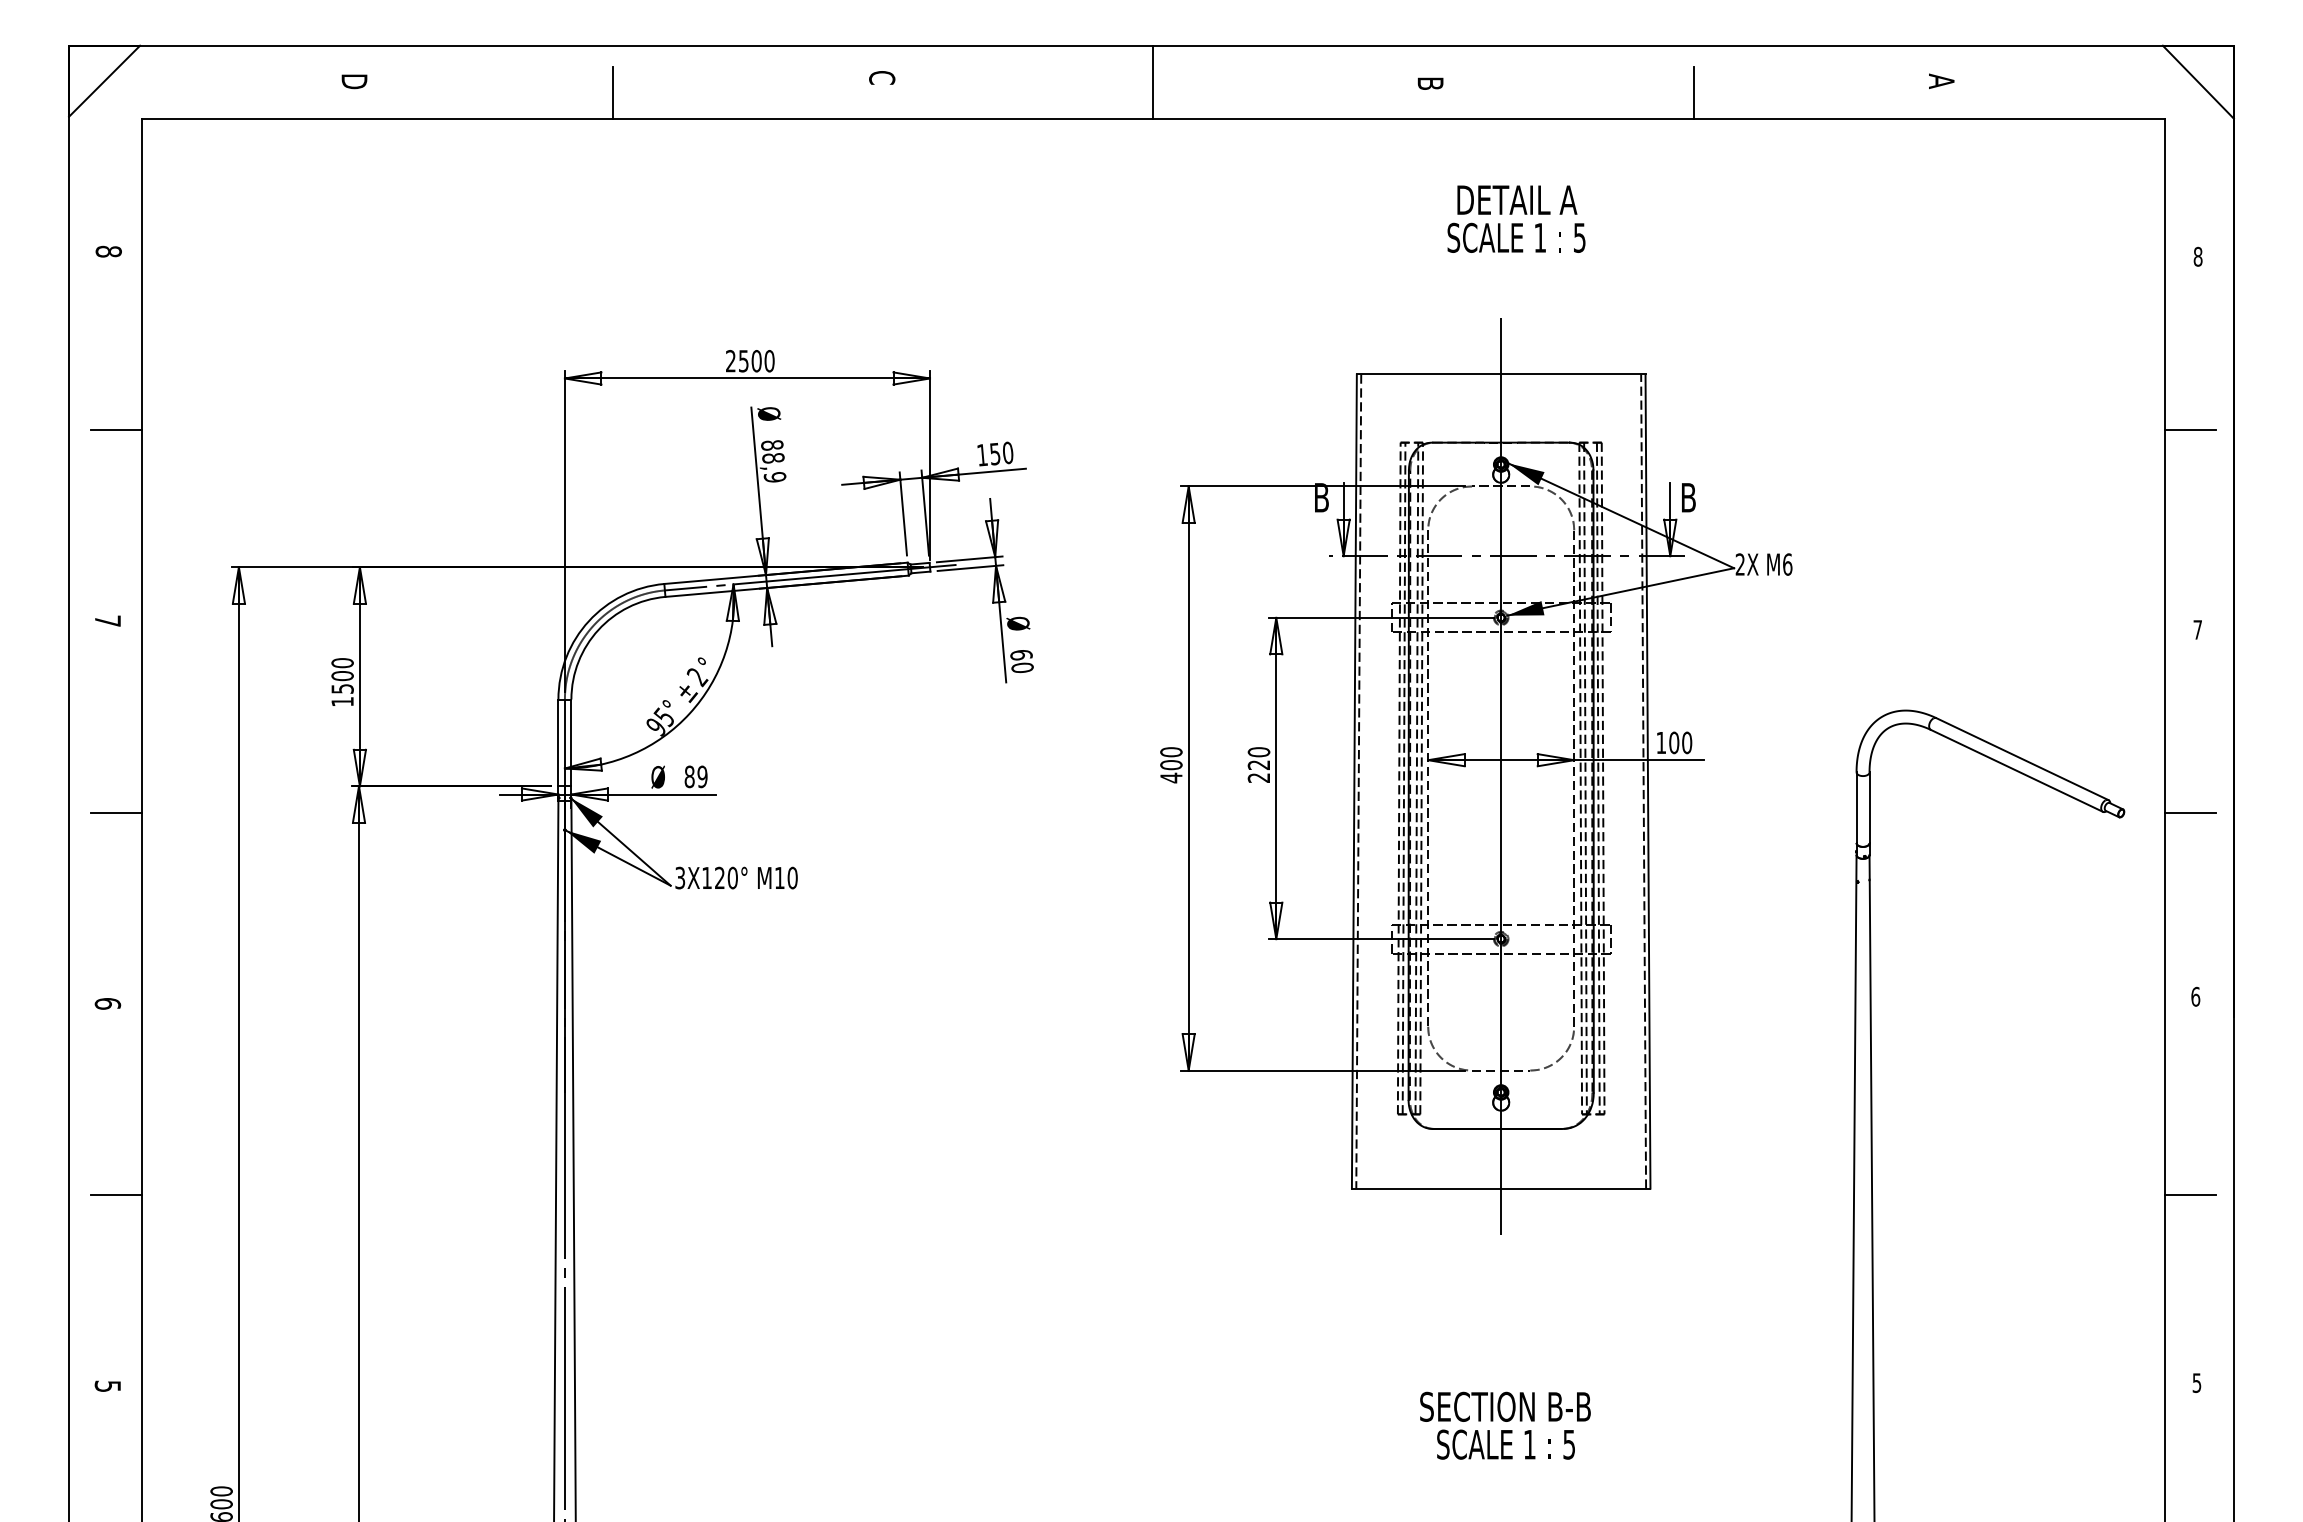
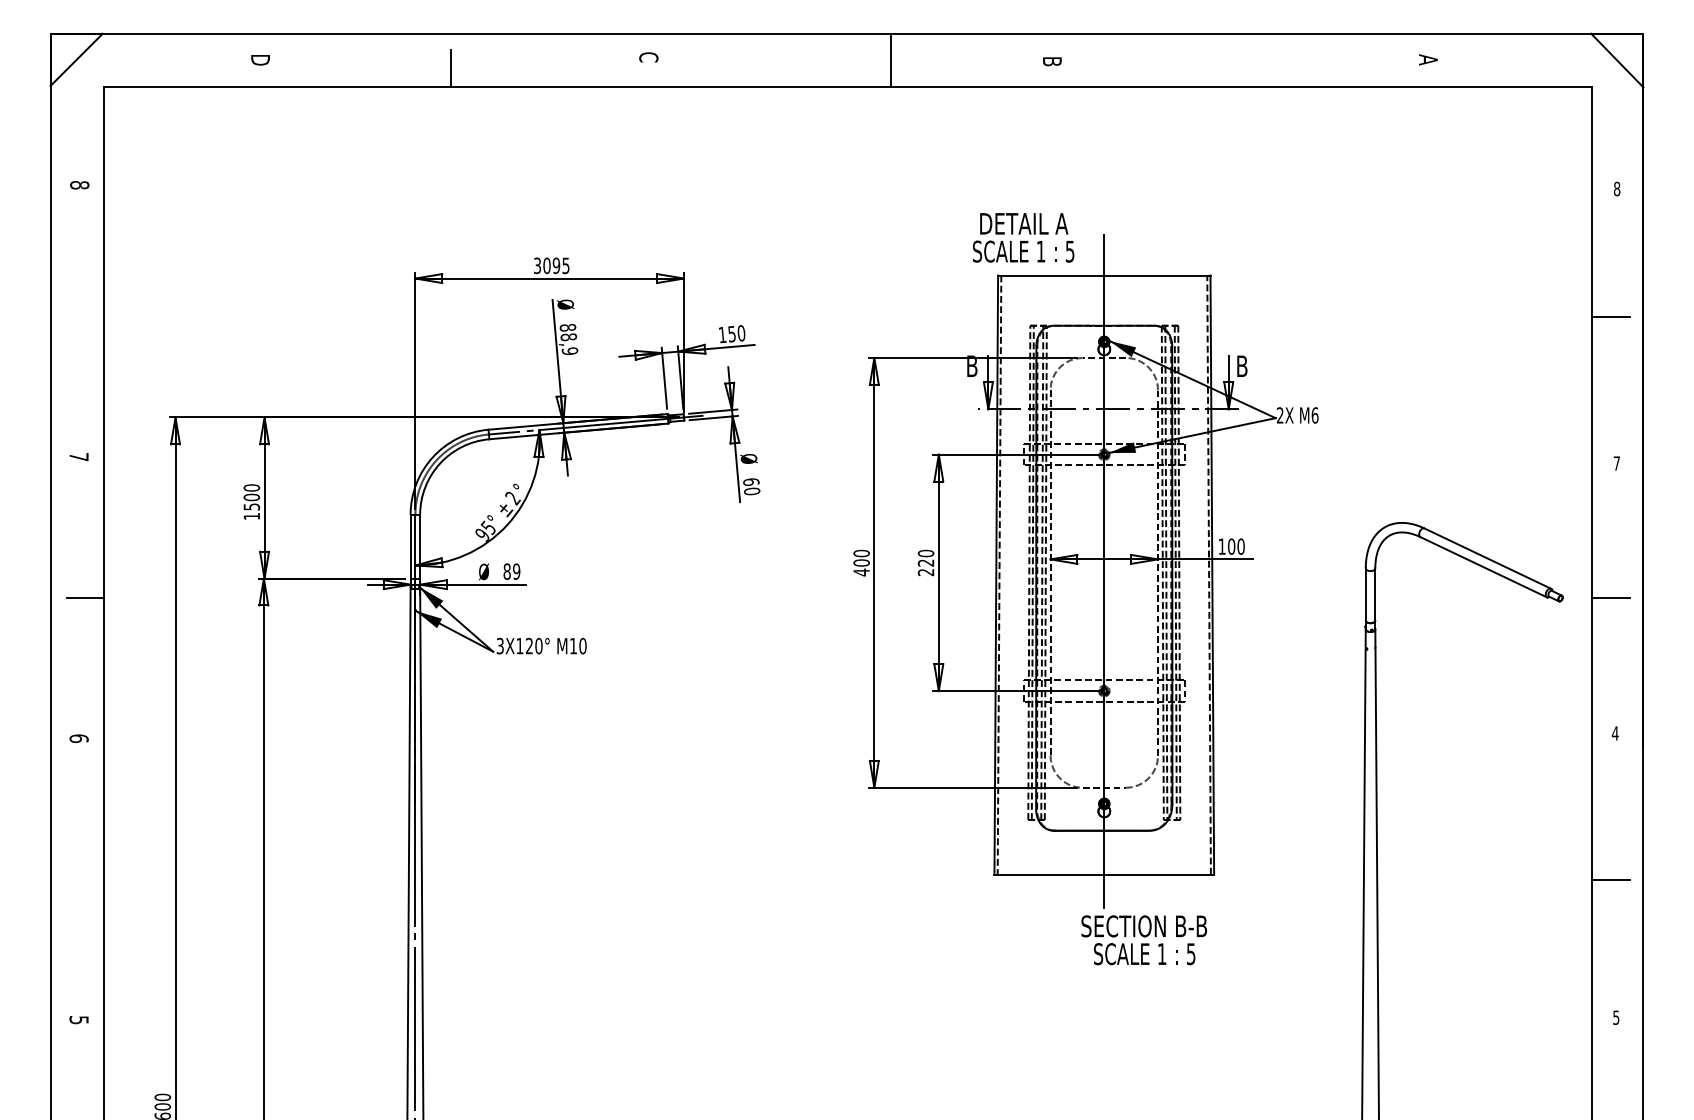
line: (1153, 81) -> (891, 60), moved
line: (1693, 92) -> (1245, 68), removed
text: (1516, 218) -> (1023, 237), moved
text: (750, 361) -> (551, 266), 2500 -> 3095
line: (116, 430) -> (85, 316), removed
text: (2195, 996) -> (1615, 733), 6 -> 4
line: (116, 1195) -> (85, 879), removed
text: (1505, 1425) -> (1144, 940), moved

